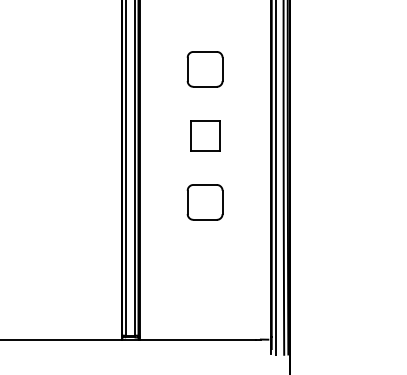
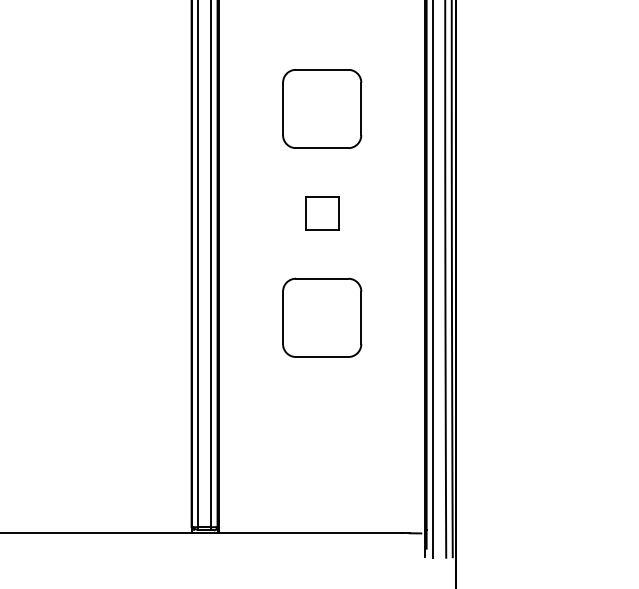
part: (204, 69) -> (321, 109), size x1.43
part: (205, 135) -> (322, 212), size x0.71
part: (204, 202) -> (321, 318), size x1.43

